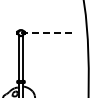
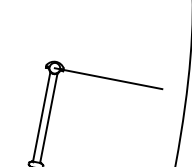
line: (48, 33) -> (109, 79), dashed -> solid

